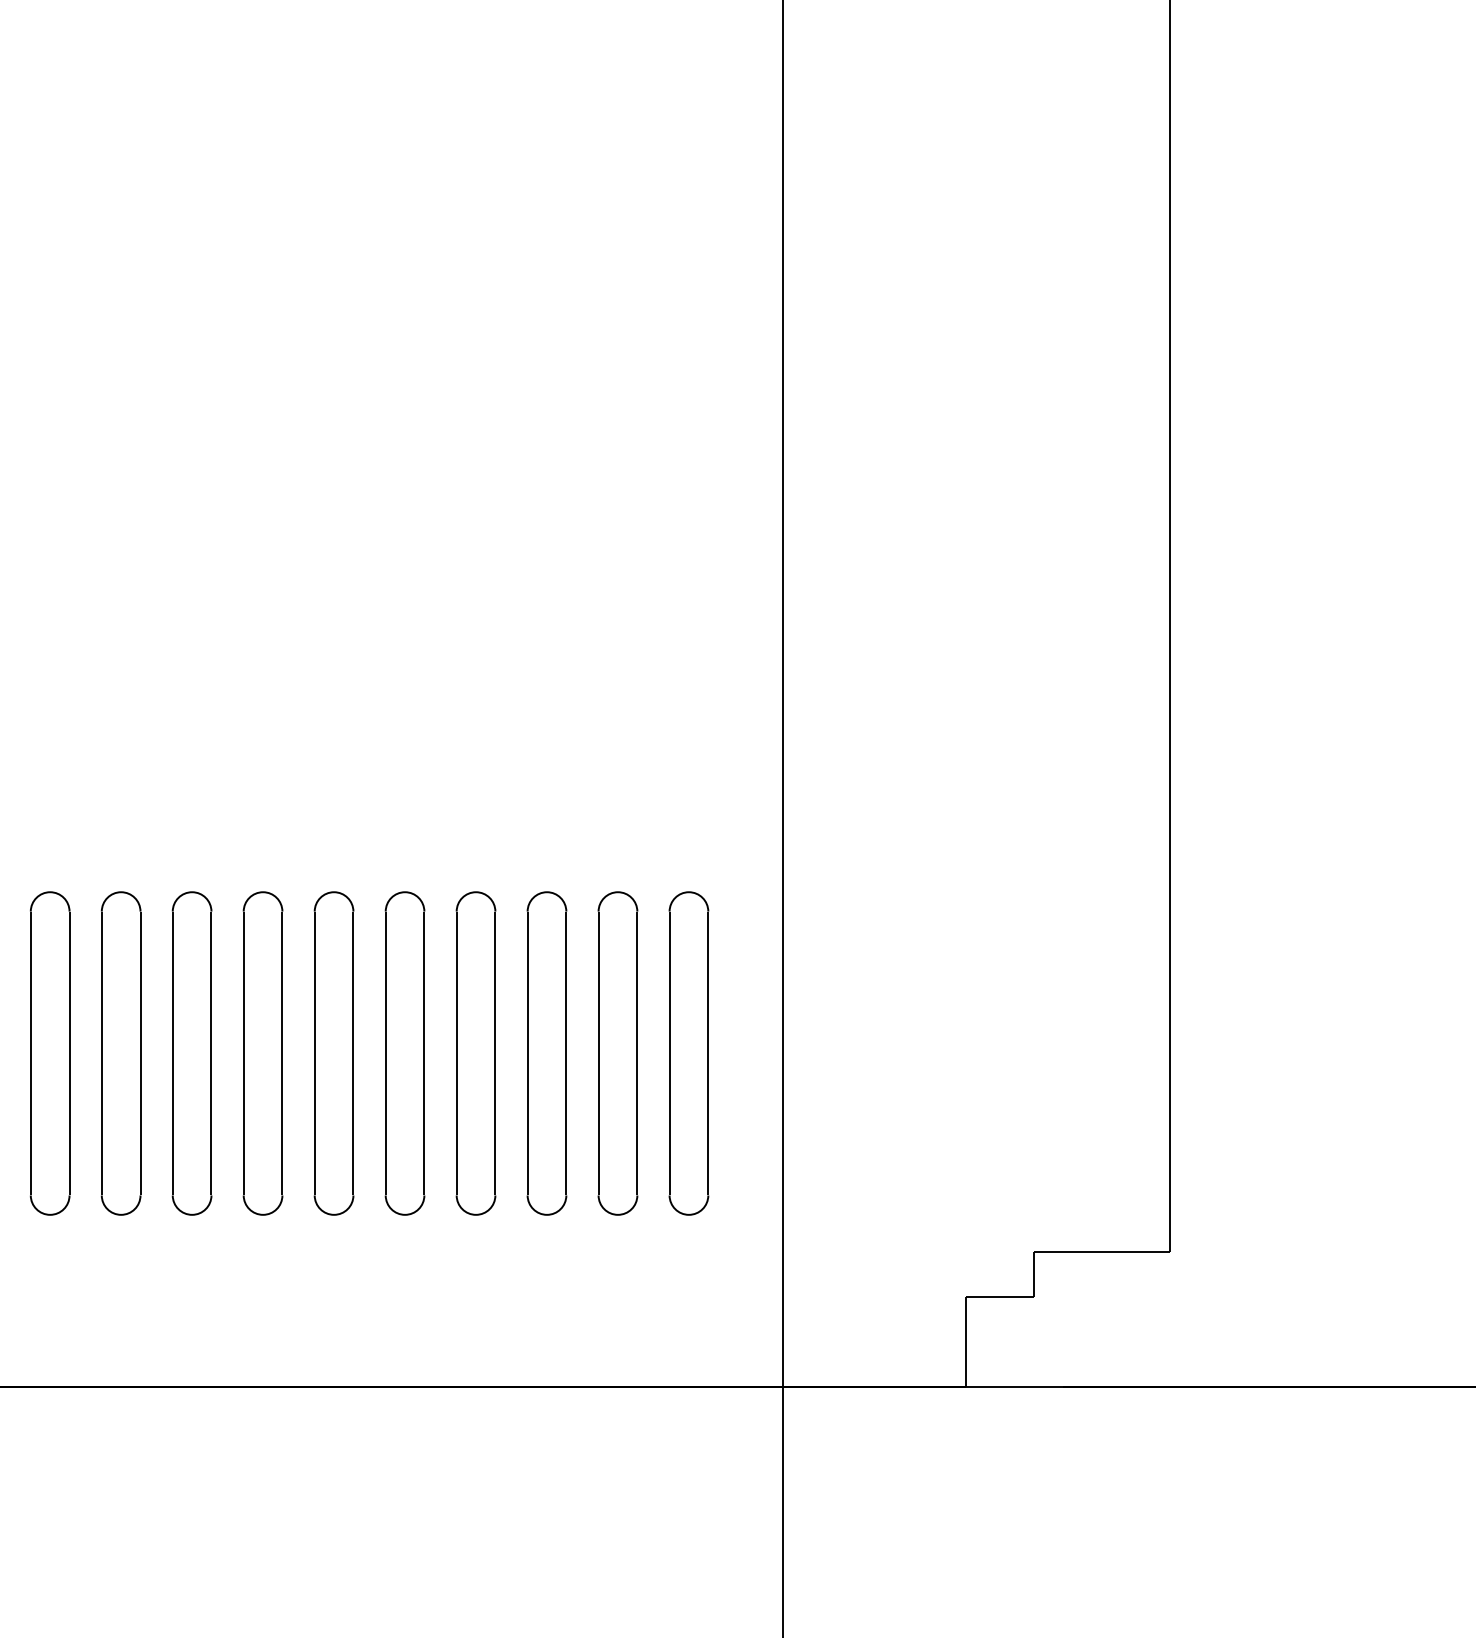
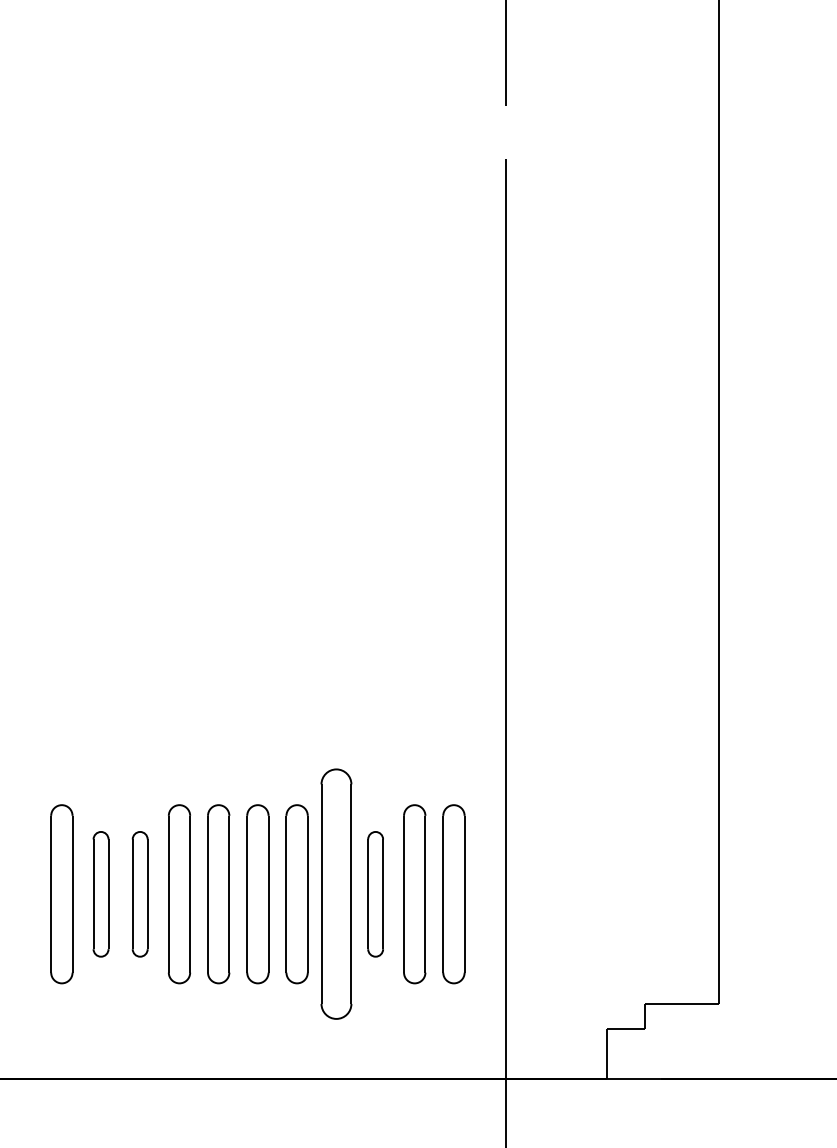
part: (49, 1053) -> (100, 894), size x0.7
part: (119, 1053) -> (139, 894), size x0.7
part: (474, 1053) -> (335, 894), size x1.4
part: (546, 1053) -> (375, 894), size x0.7

